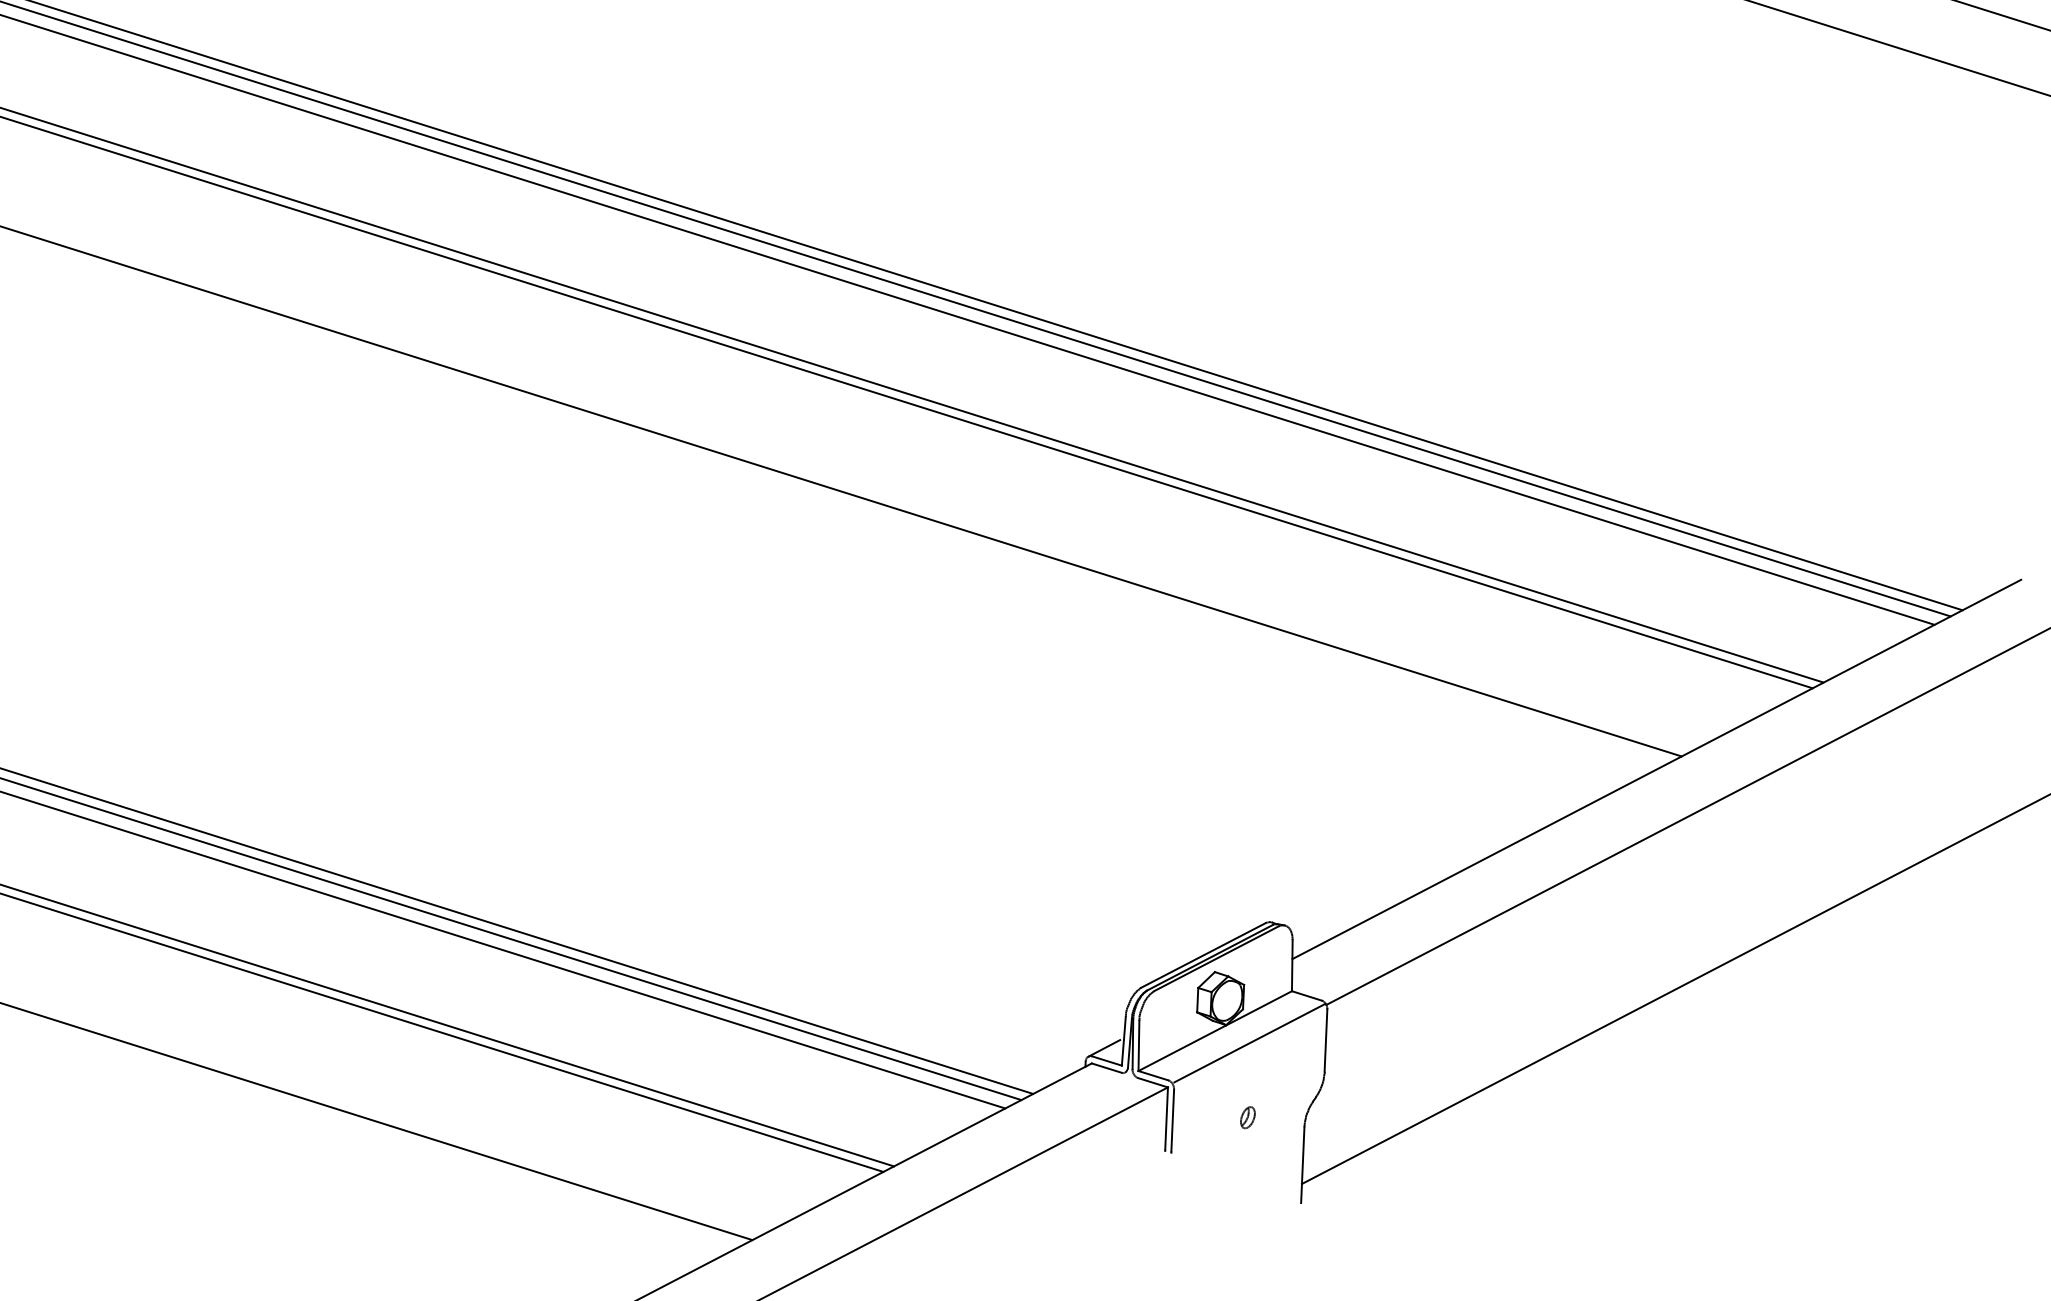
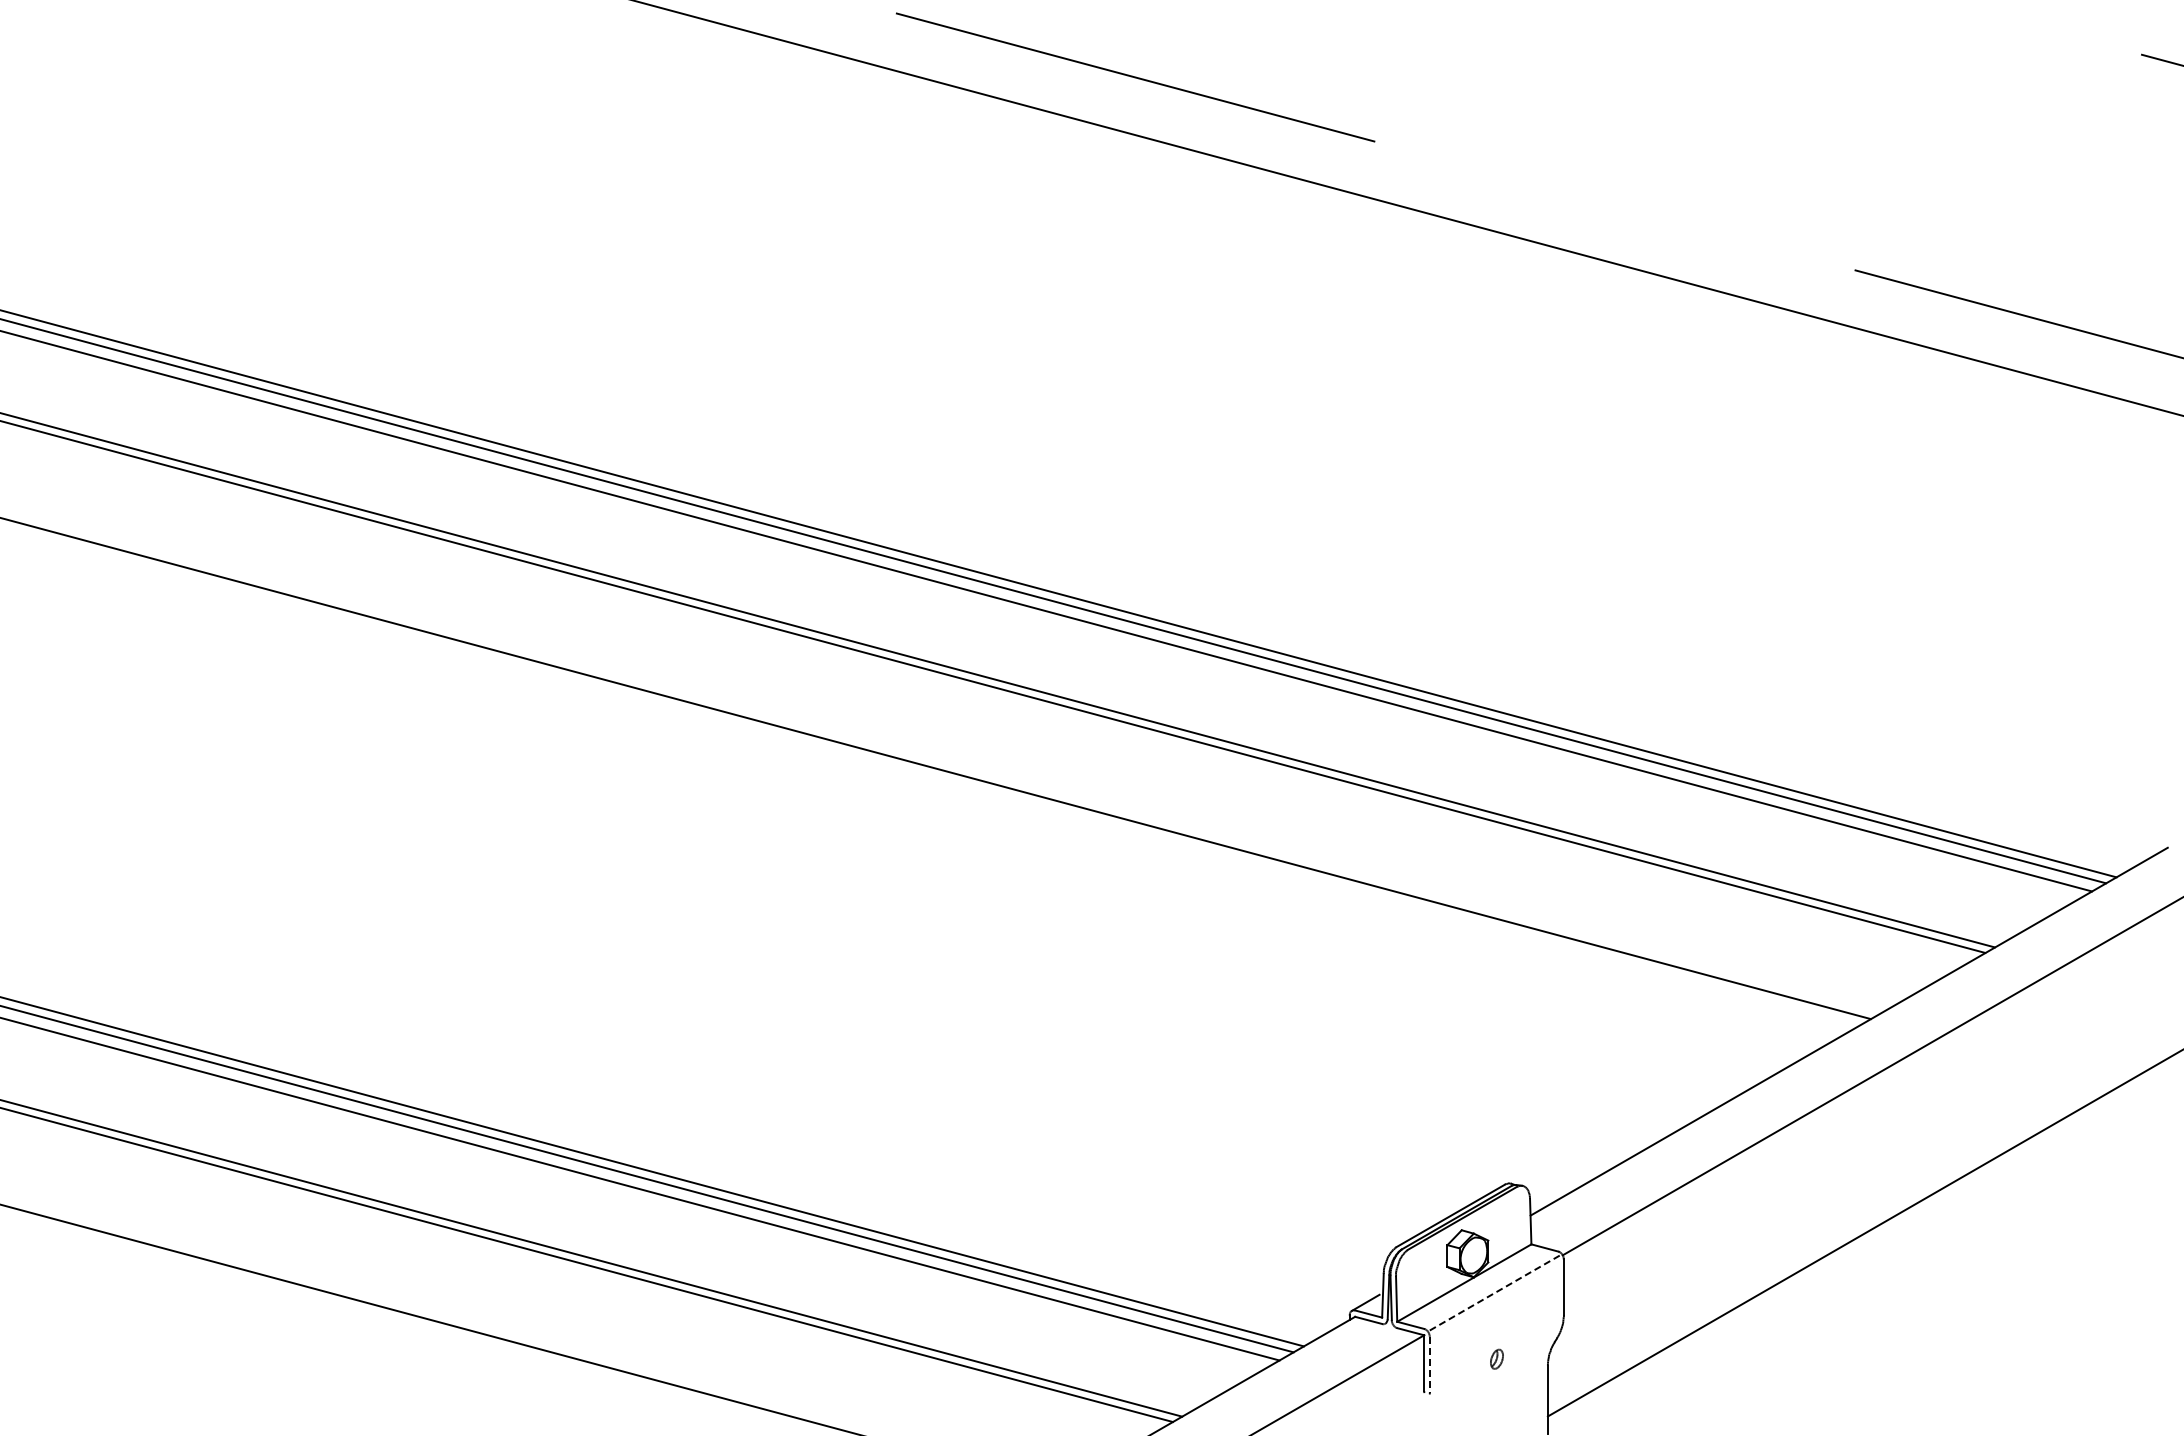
line: (1250, 1043) -> (1496, 1292), solid -> dashed
line: (1172, 1120) -> (1429, 1364), solid -> dashed

